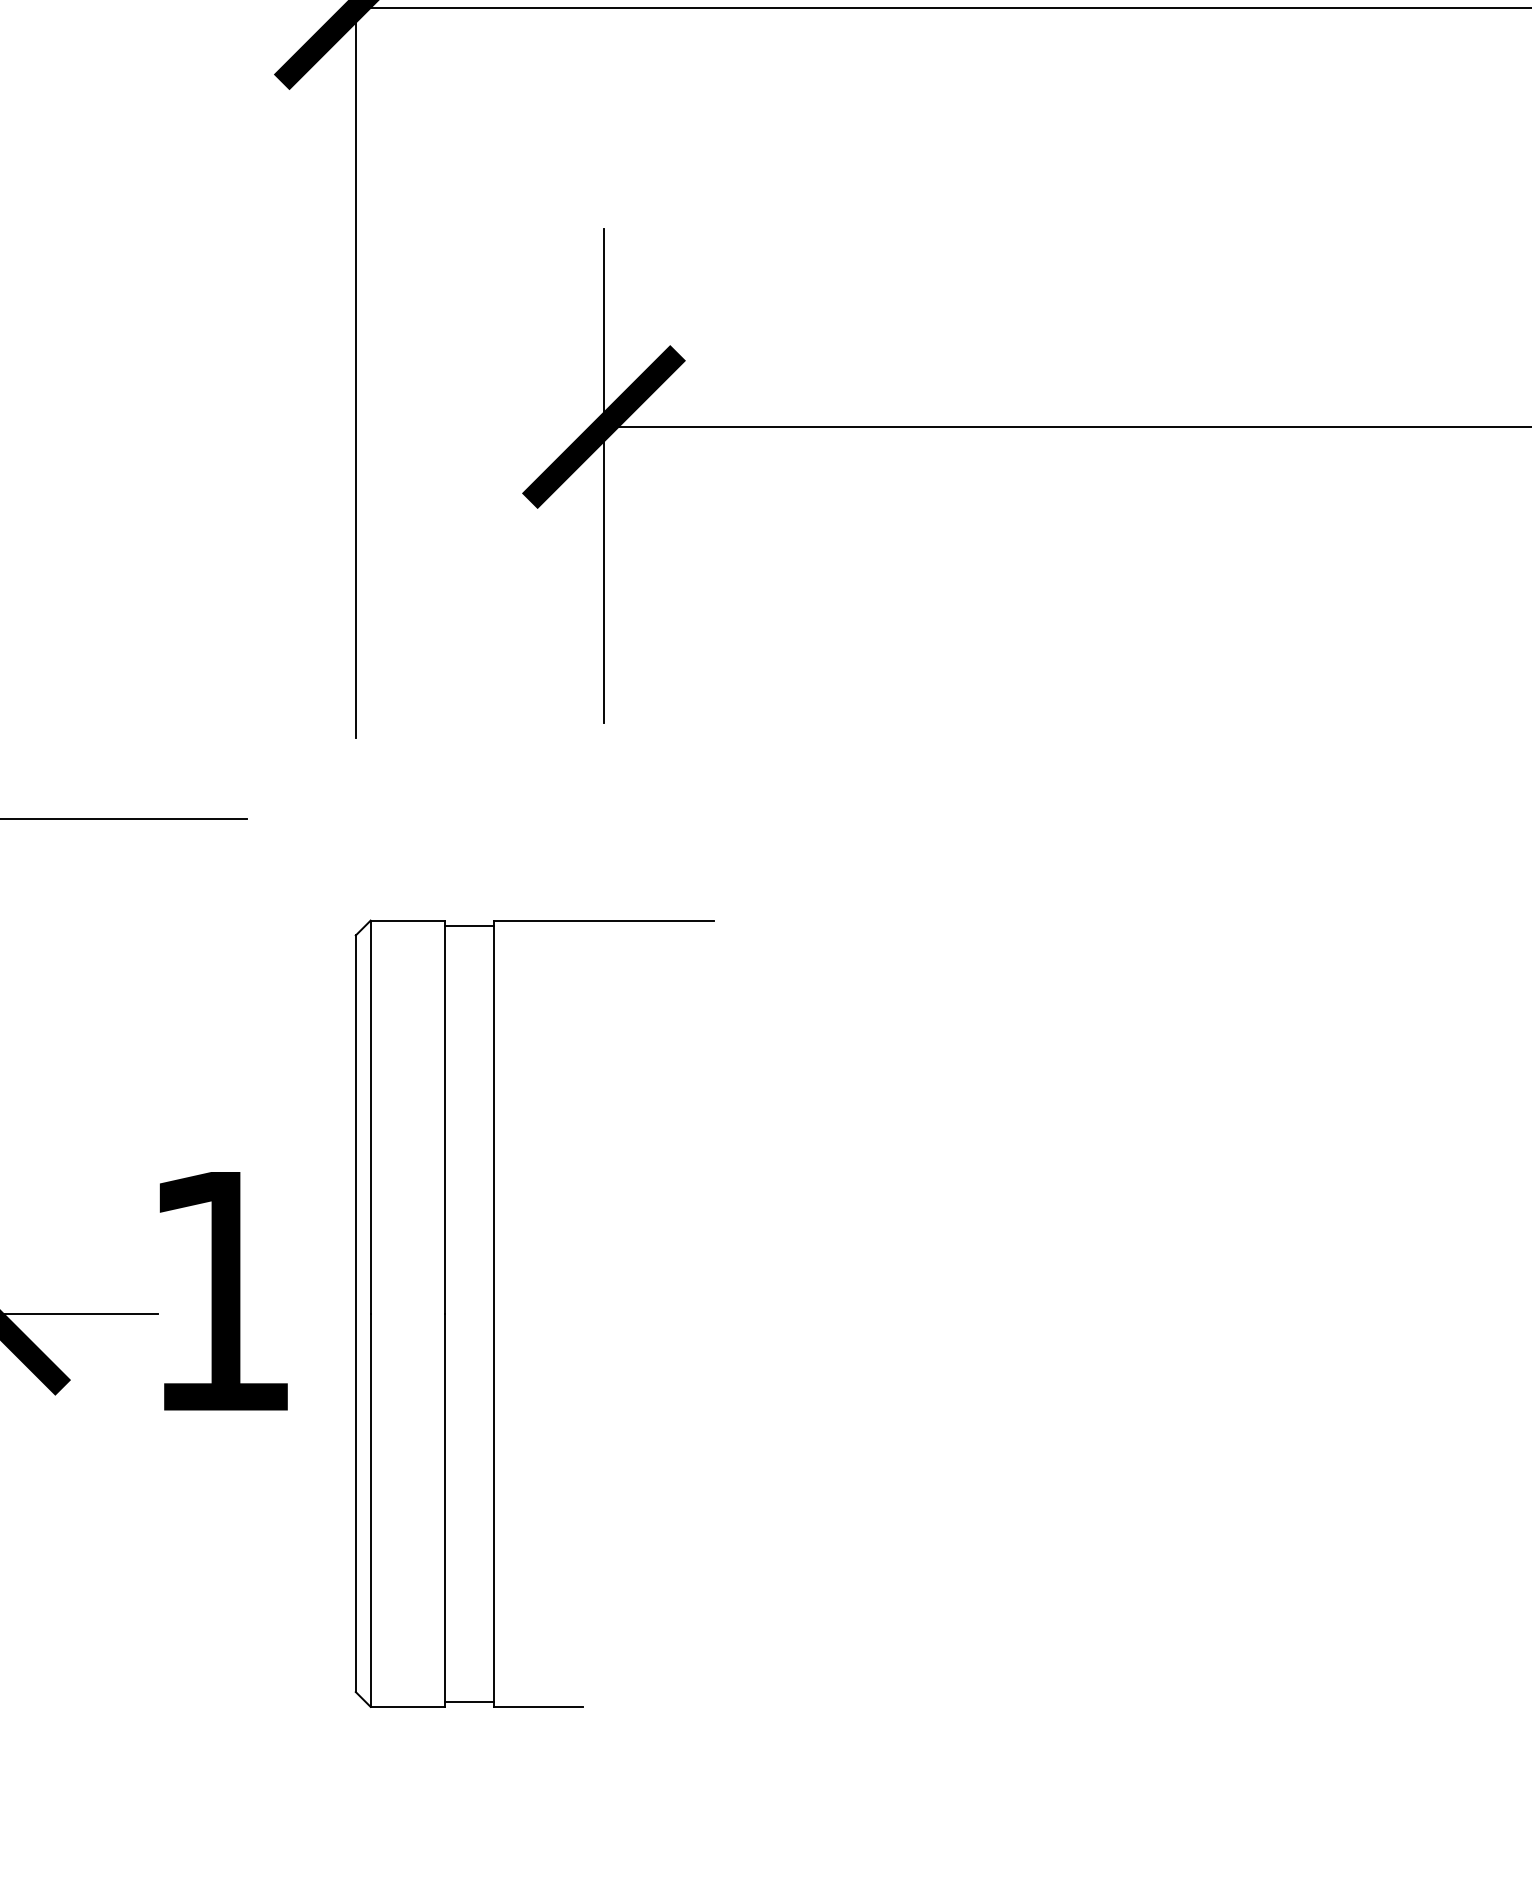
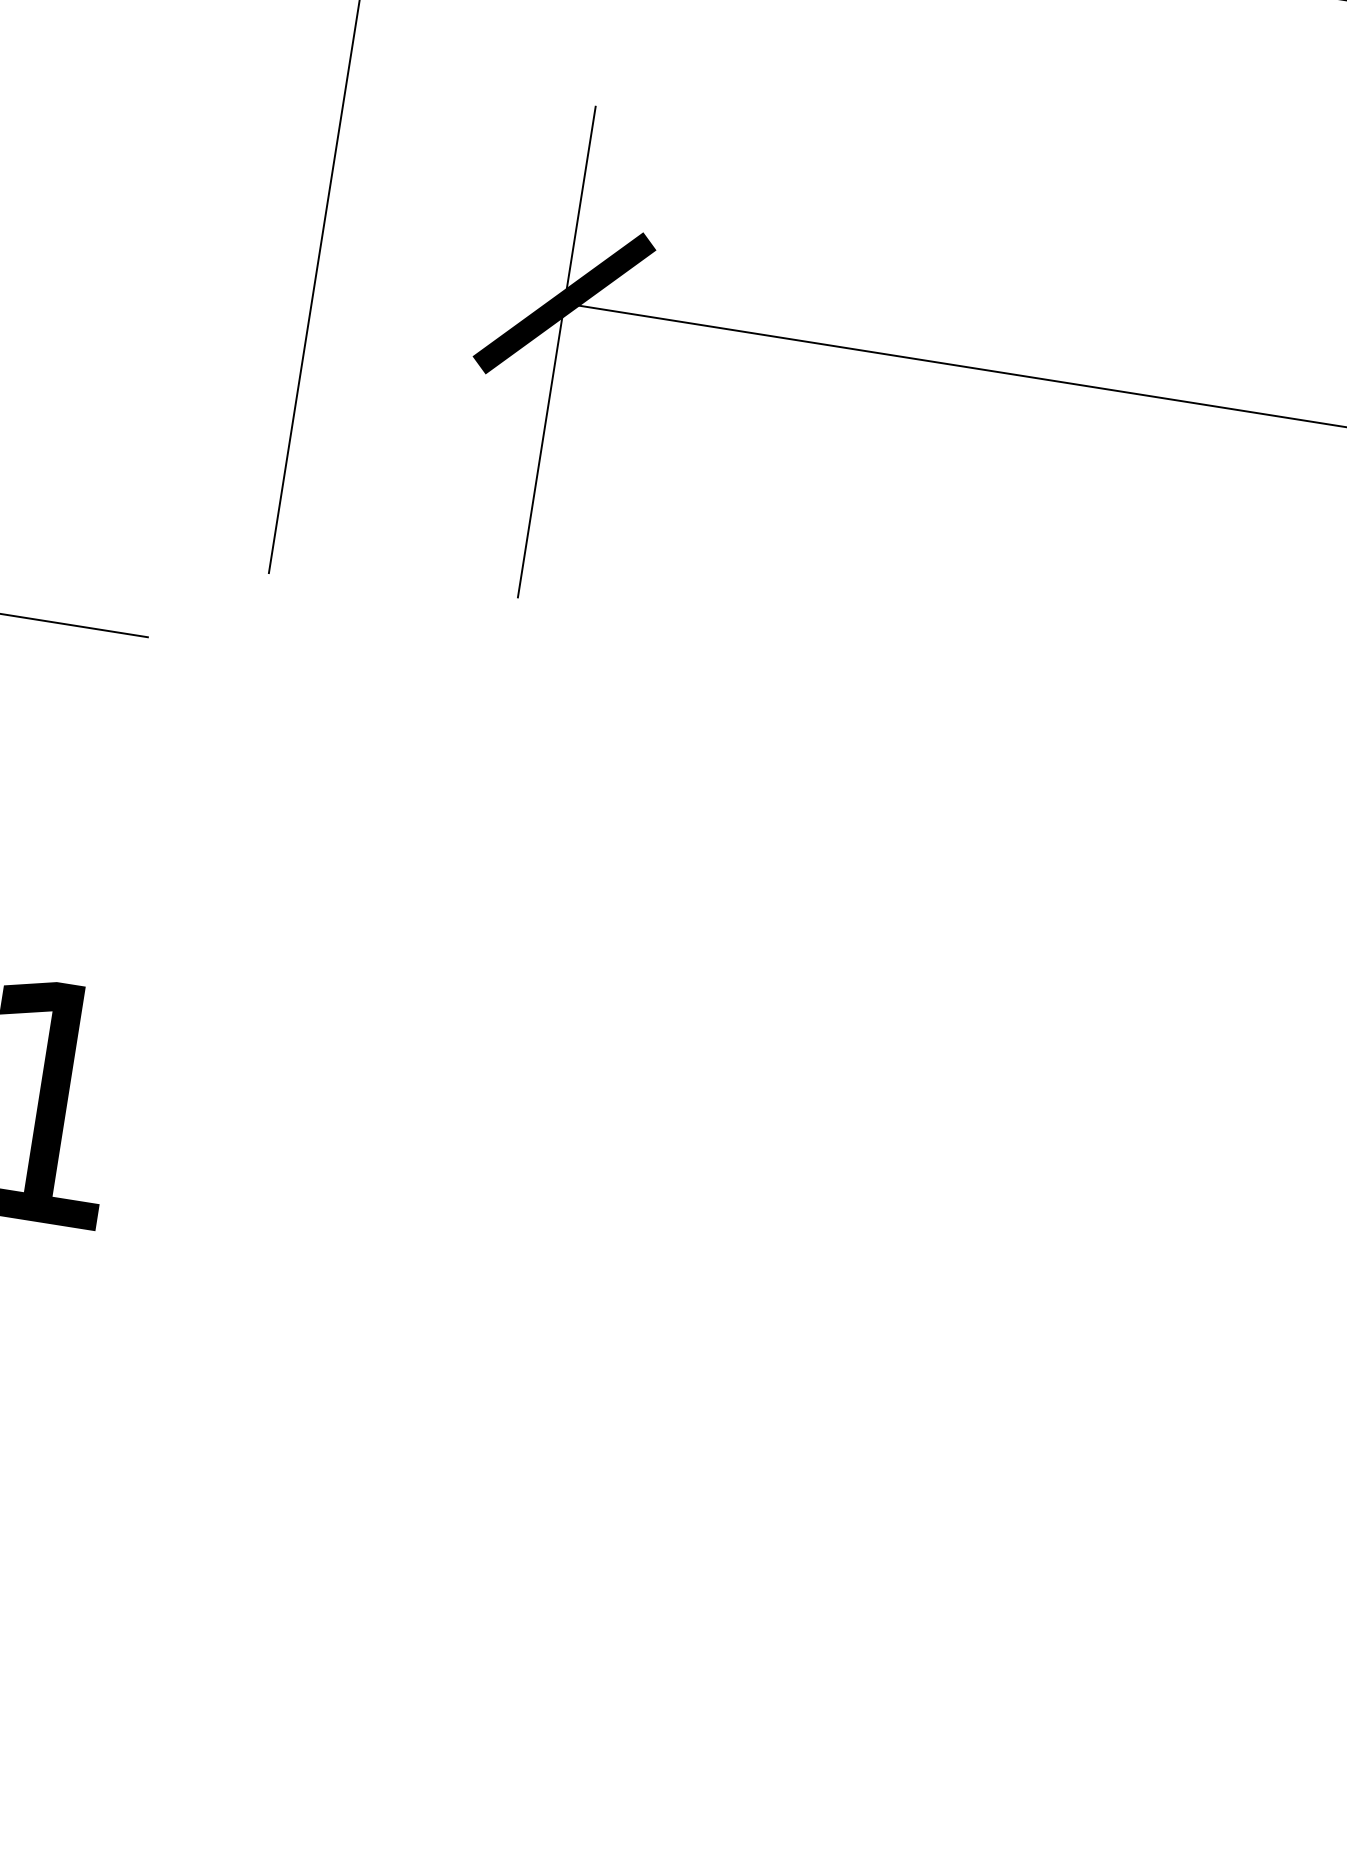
part: (494, 1313) -> (316, 1167), removed

